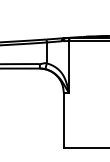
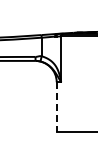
line: (63, 119) -> (56, 106), solid -> dashed

